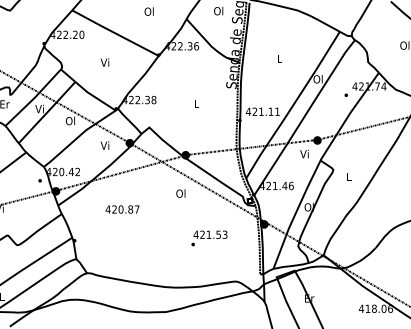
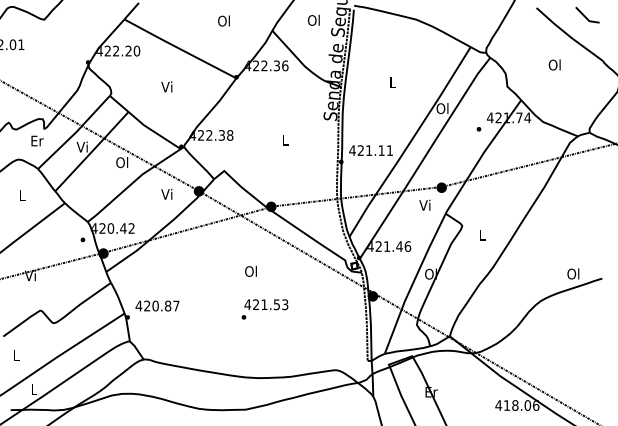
text: (180, 192) -> (250, 270), moved
text: (122, 209) -> (157, 305), moved
text: (209, 238) -> (264, 309), moved

